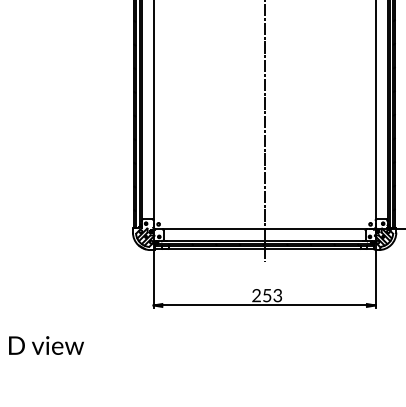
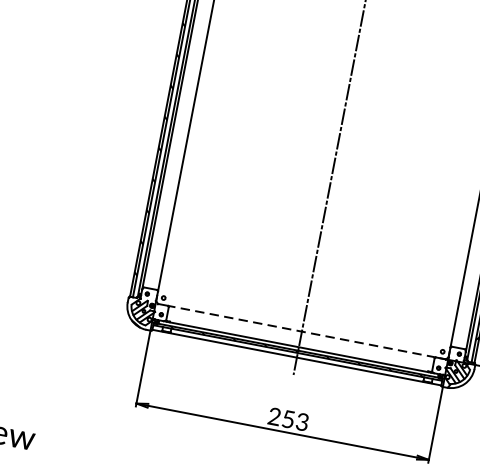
line: (264, 229) -> (301, 331), solid -> dashed

